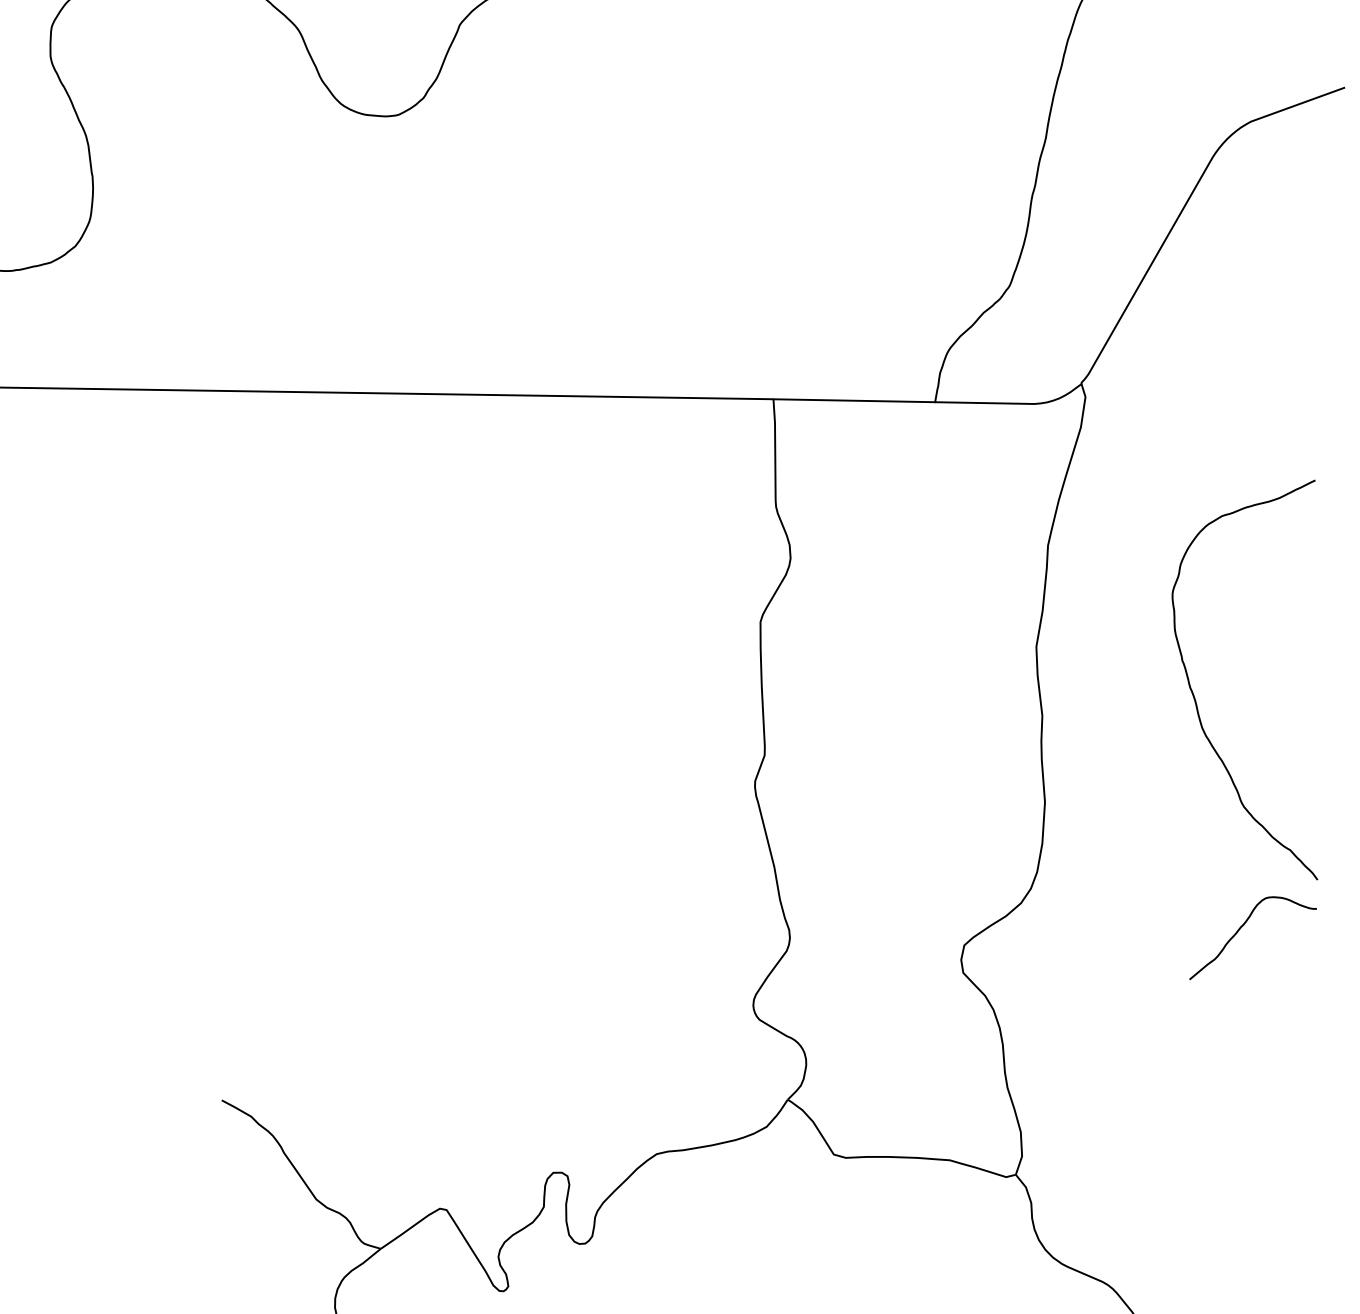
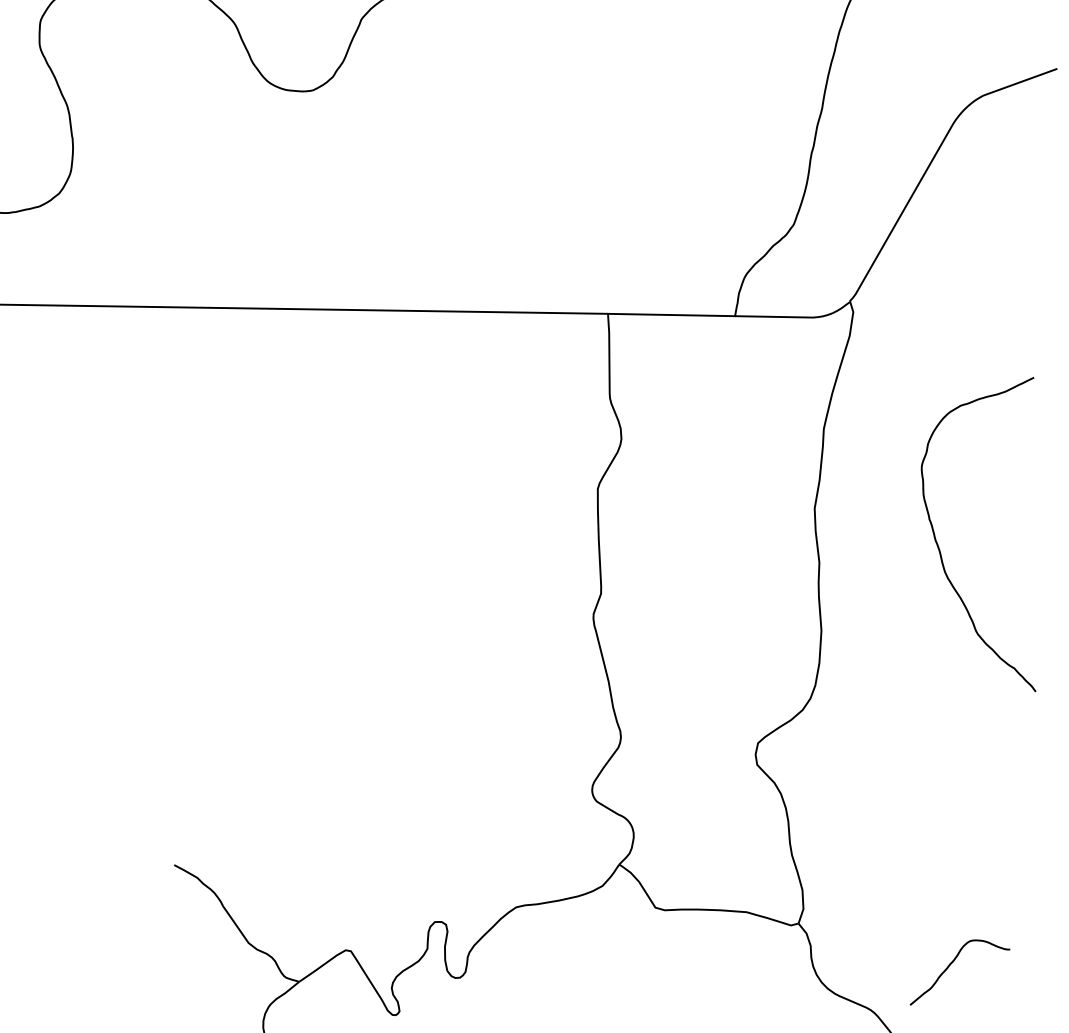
curve: (1242, 927) -> (951, 964), moved

